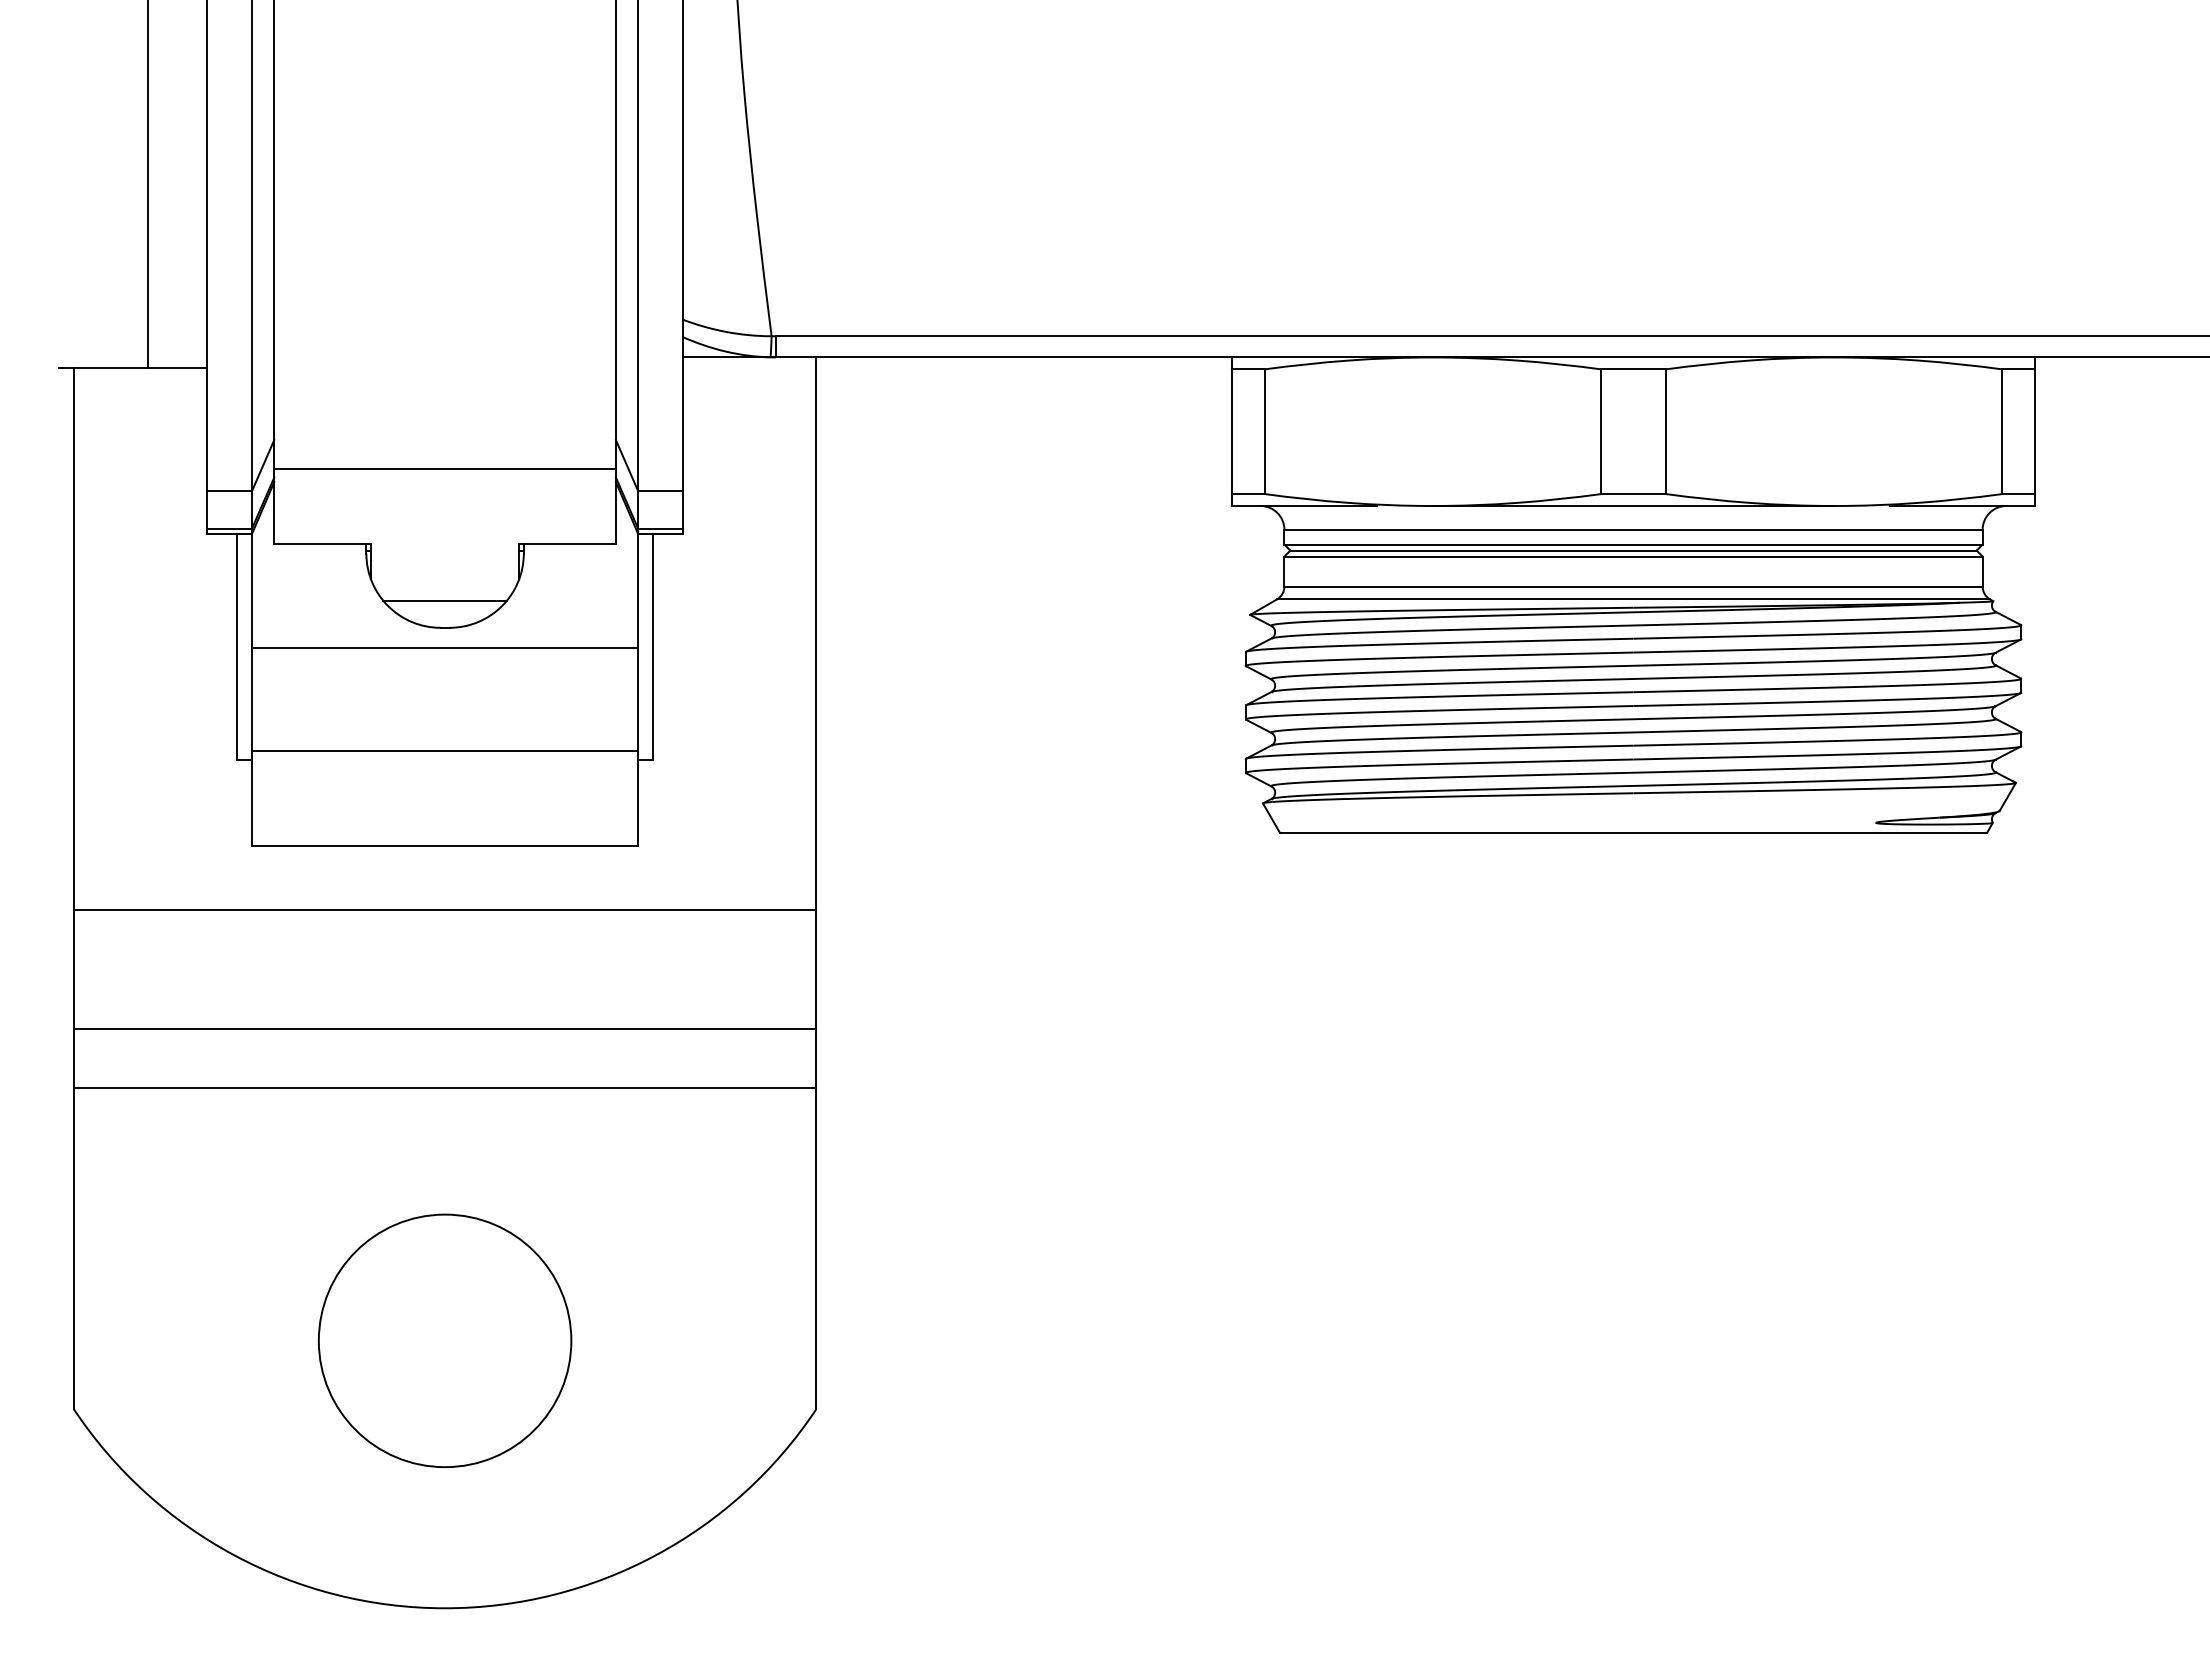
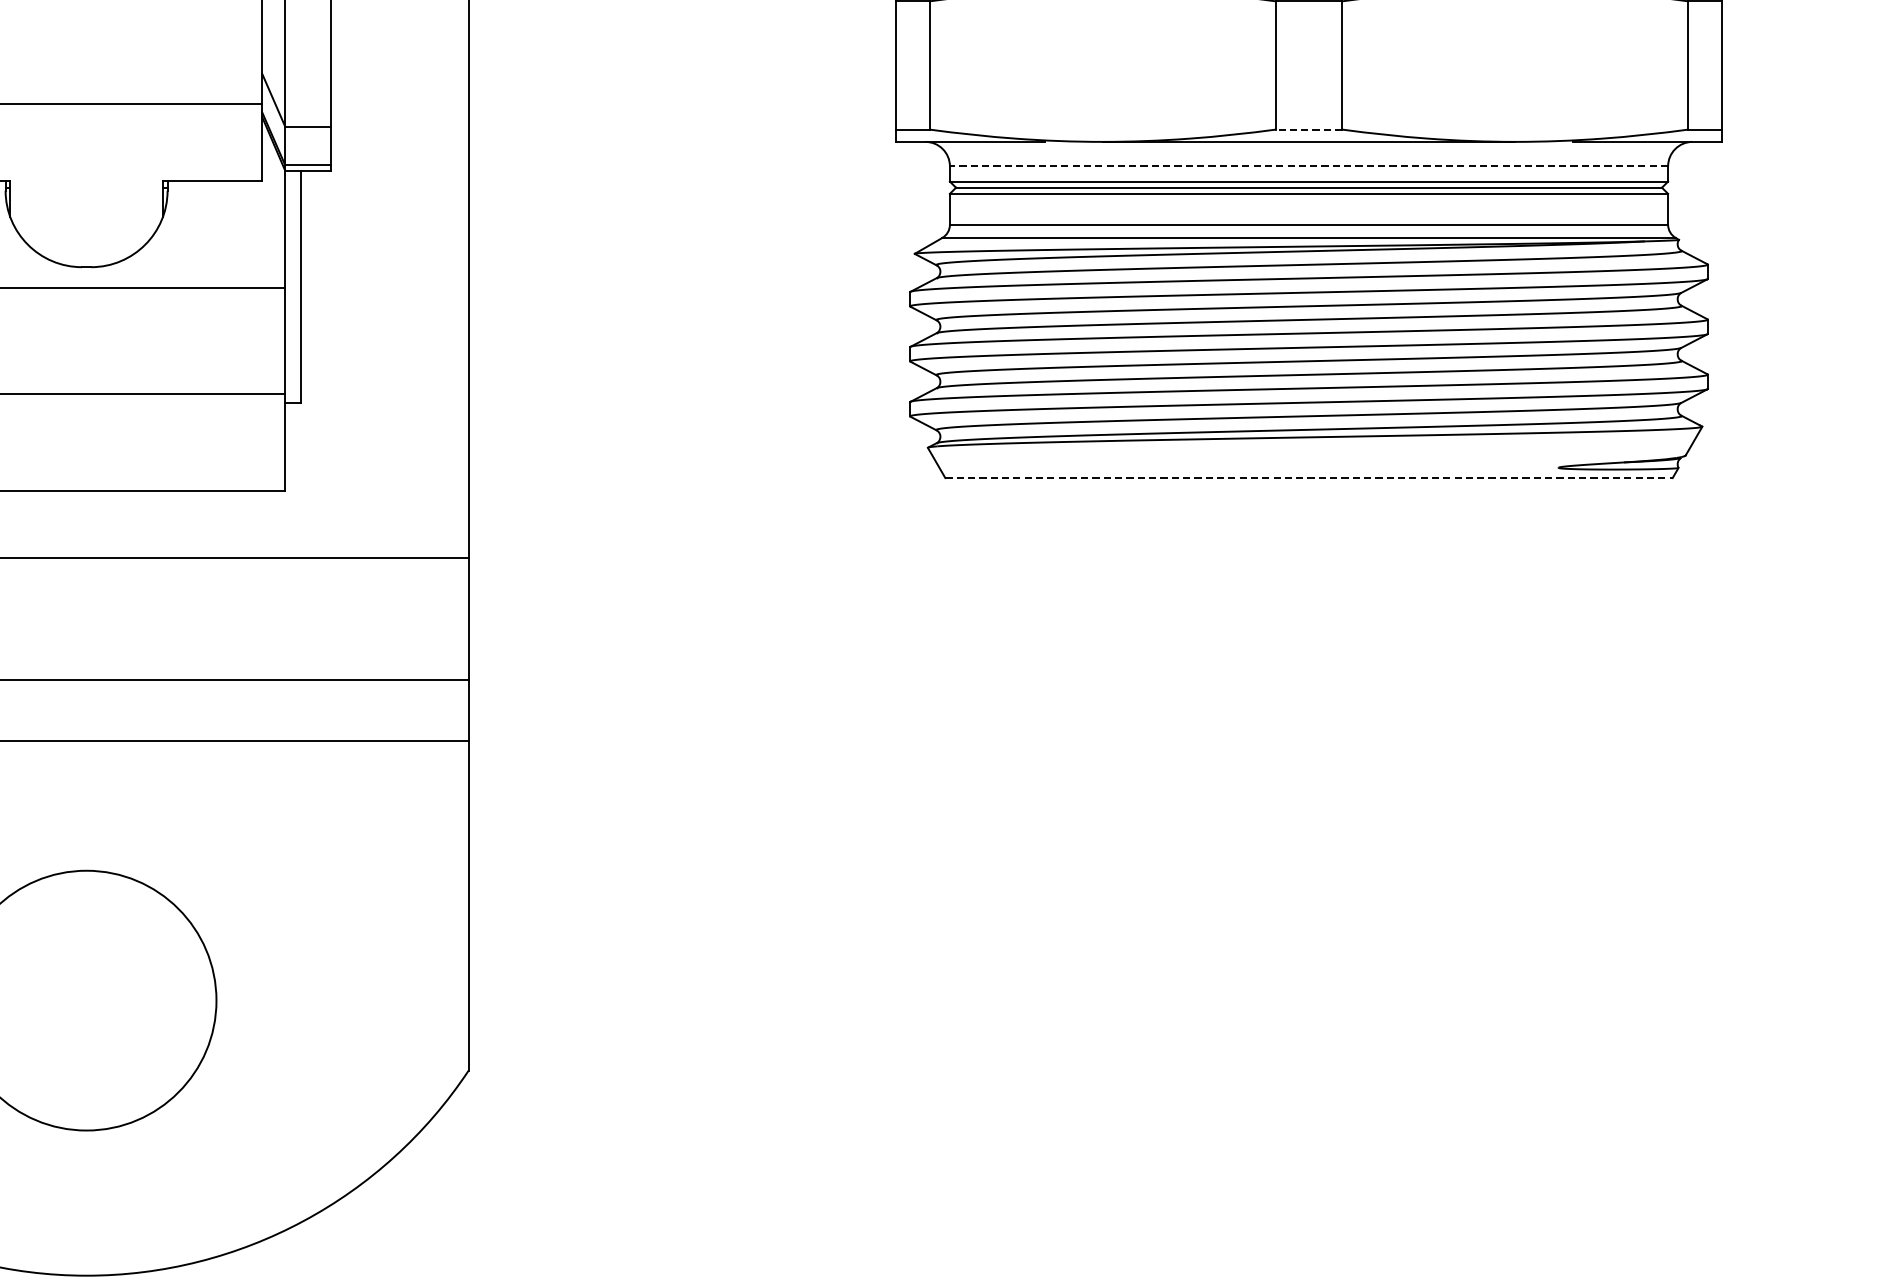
line: (1633, 494) -> (1308, 130), solid -> dashed
line: (1633, 529) -> (1308, 166), solid -> dashed
line: (444, 600) -> (85, 239), removed
line: (1633, 832) -> (1308, 477), solid -> dashed

